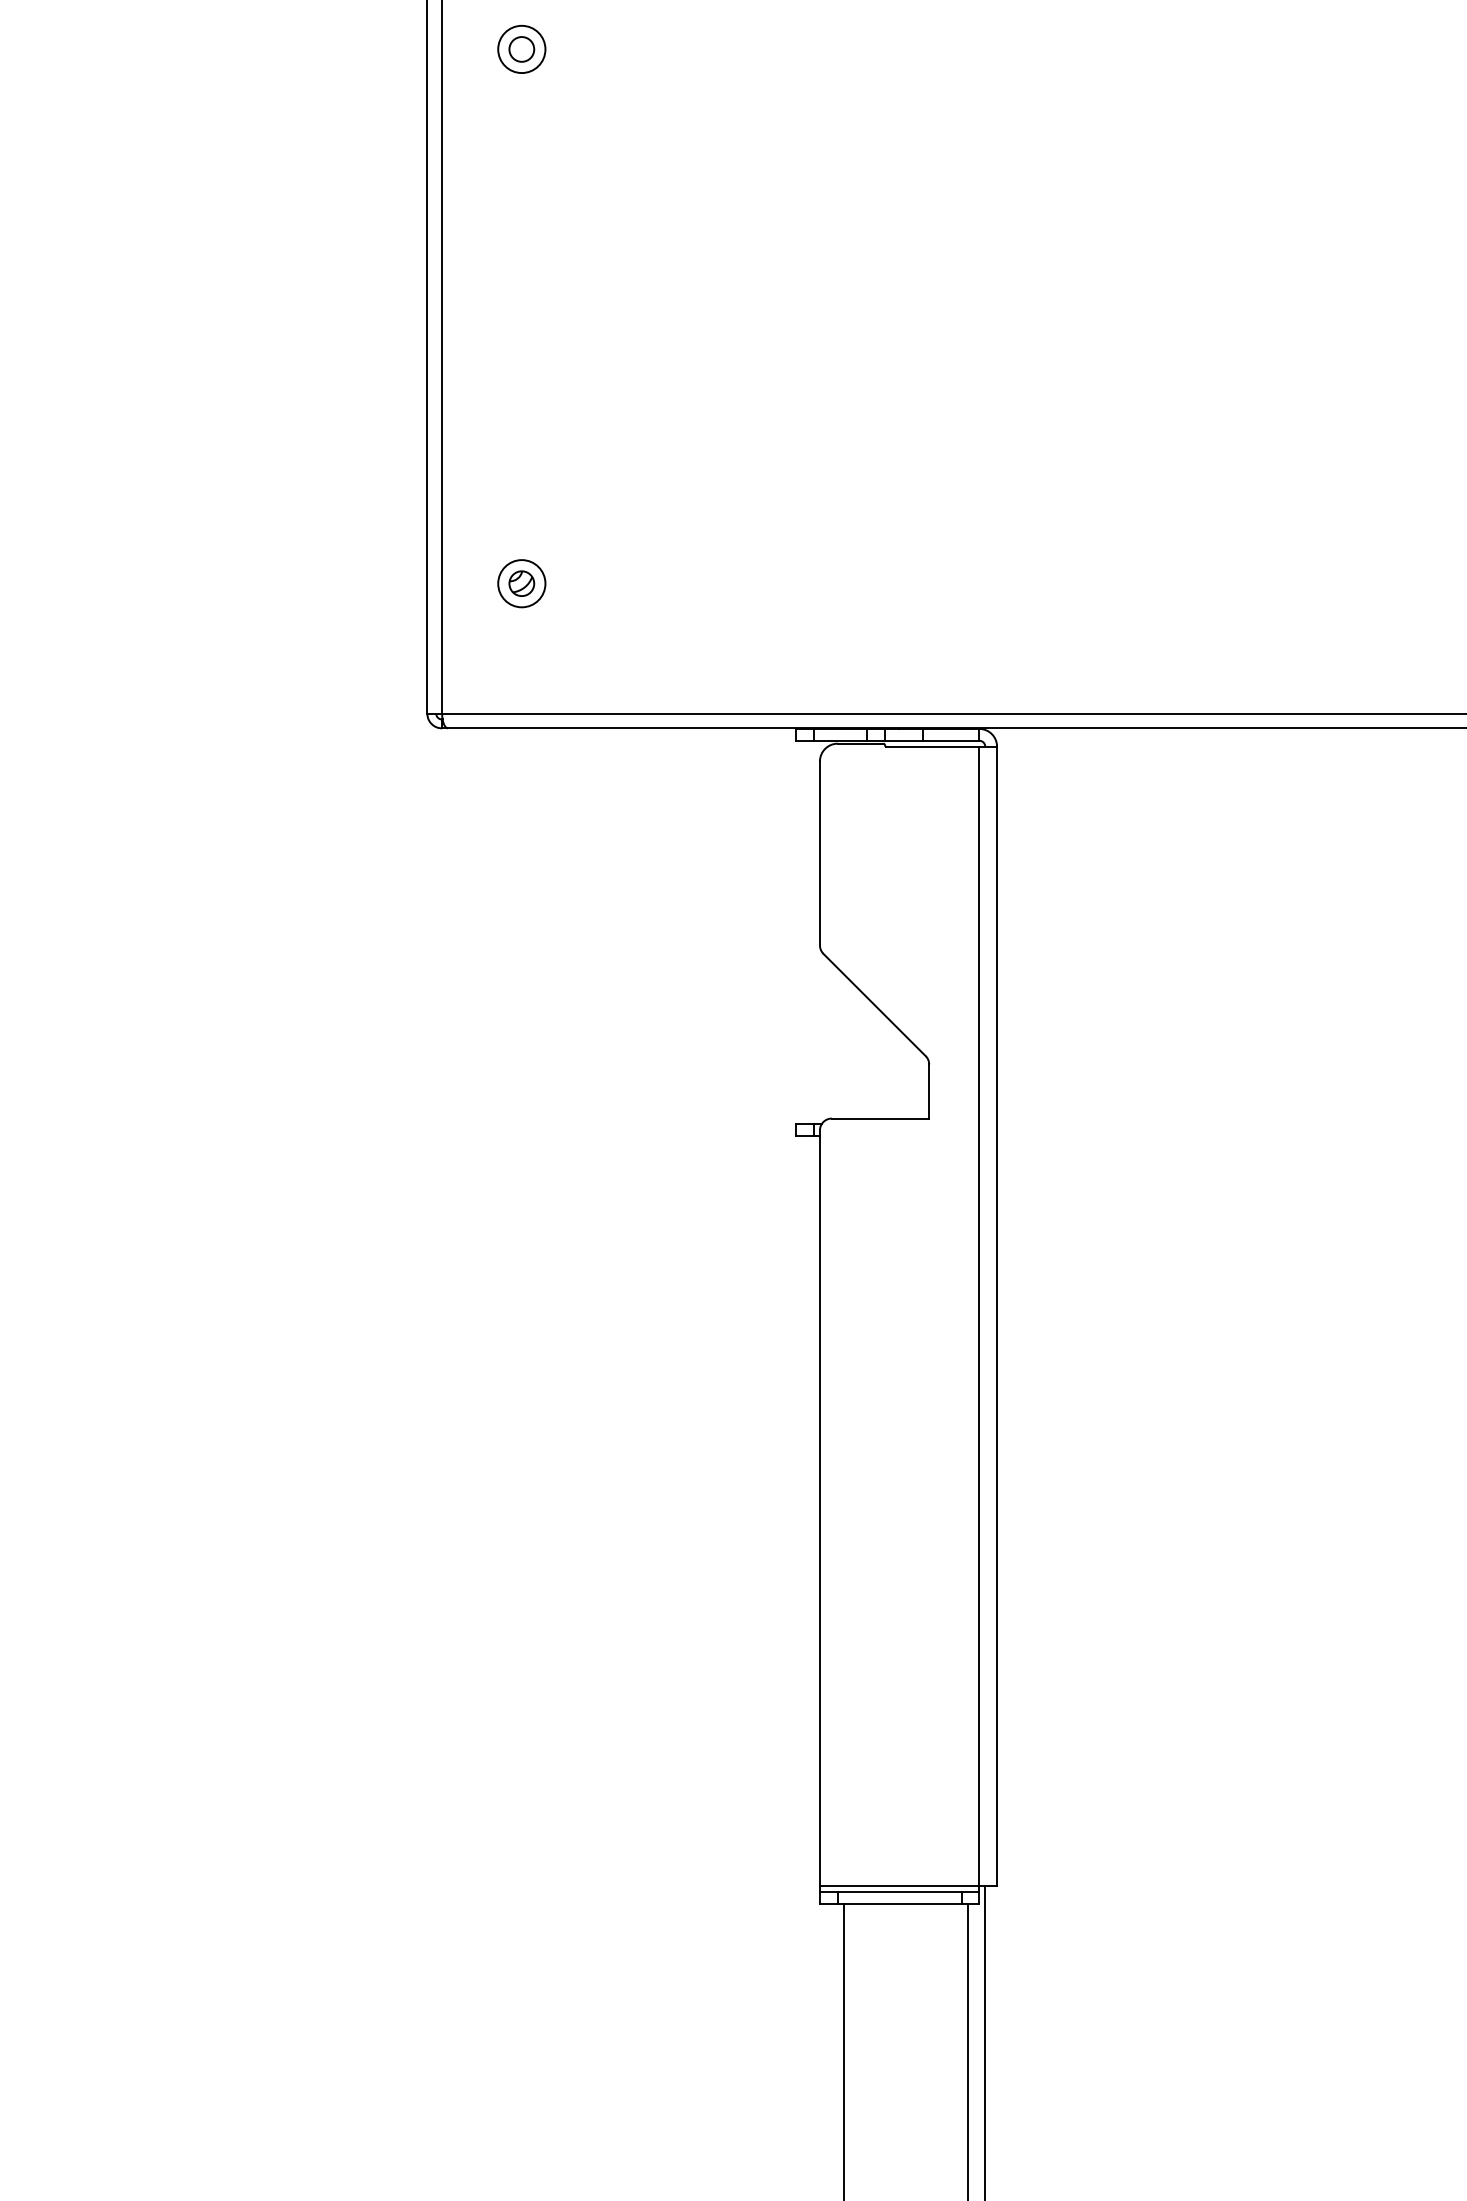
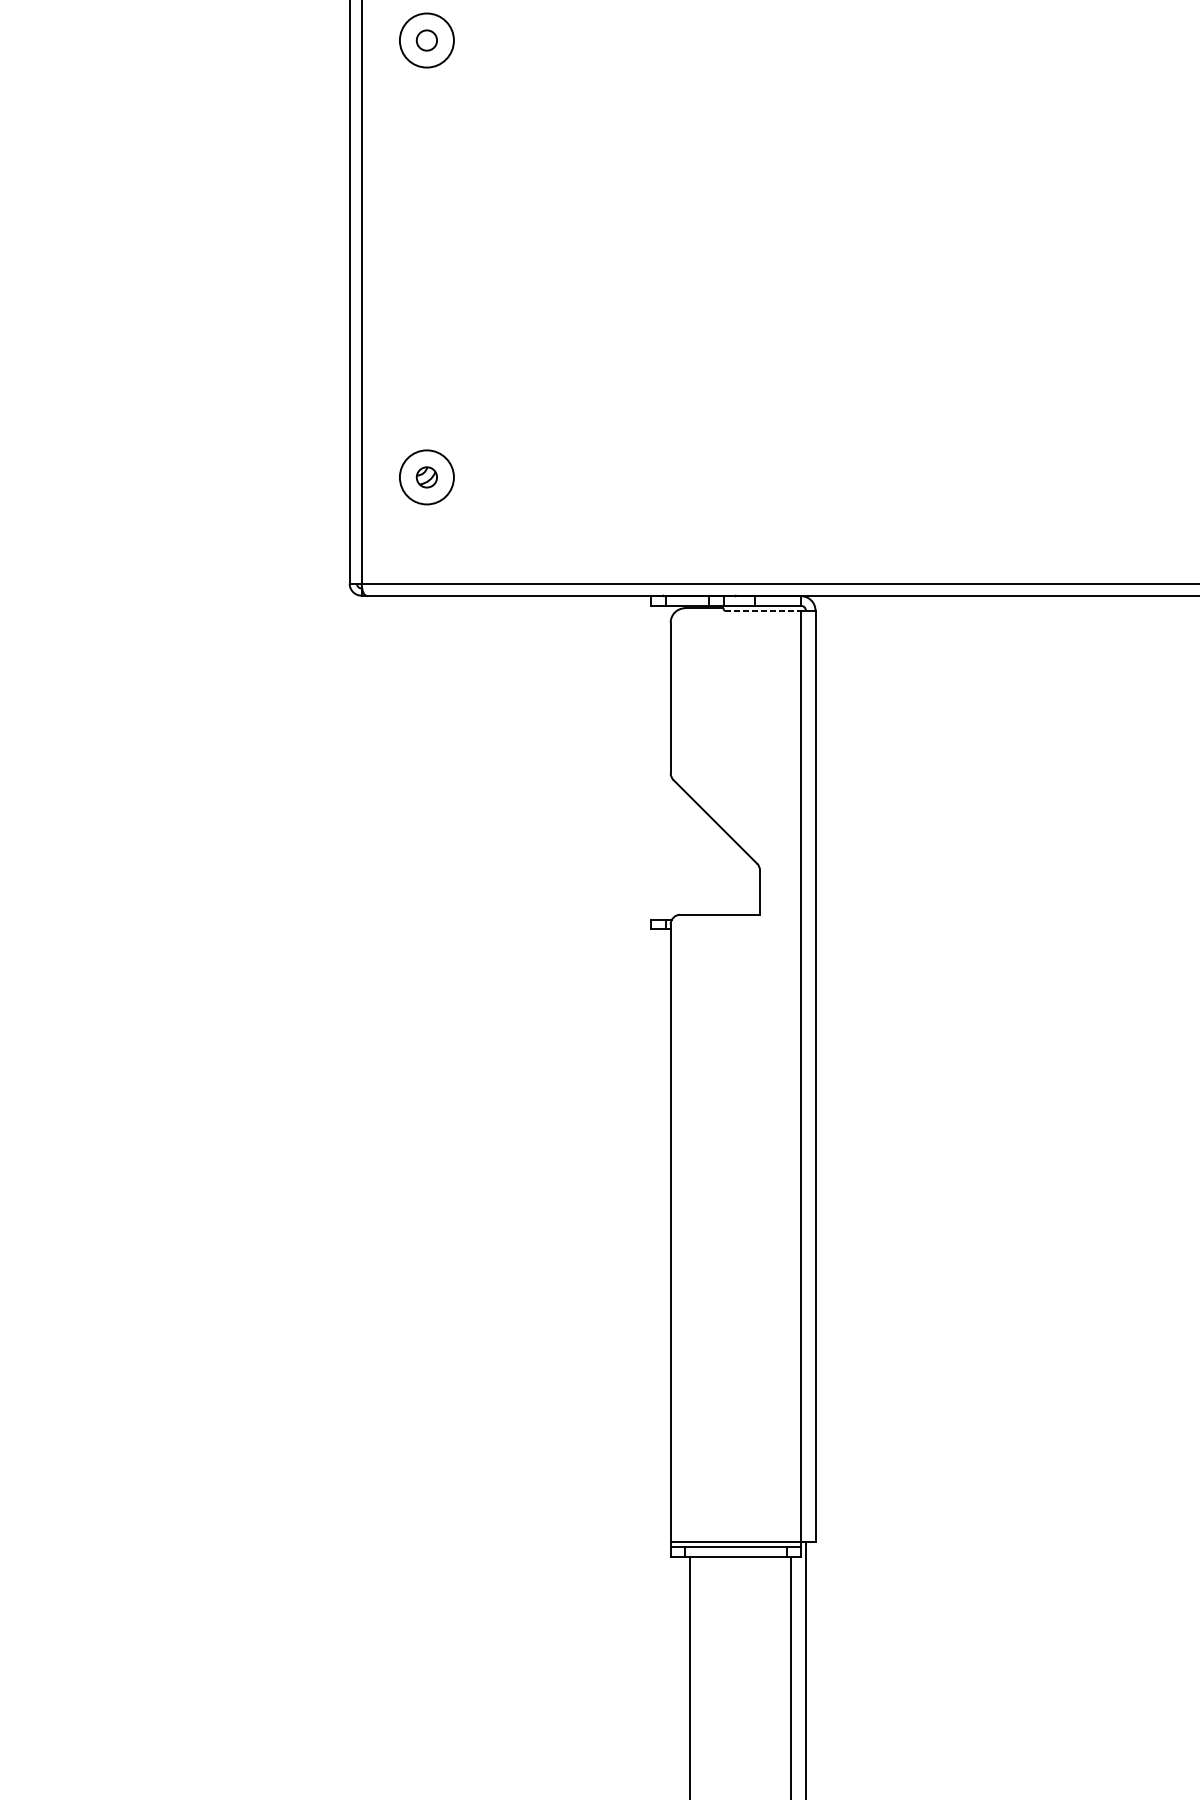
circle: (521, 49) -> (426, 40), size x1.4
circle: (521, 583) -> (426, 477), size x1.4
line: (933, 746) -> (763, 610), solid -> dashed

